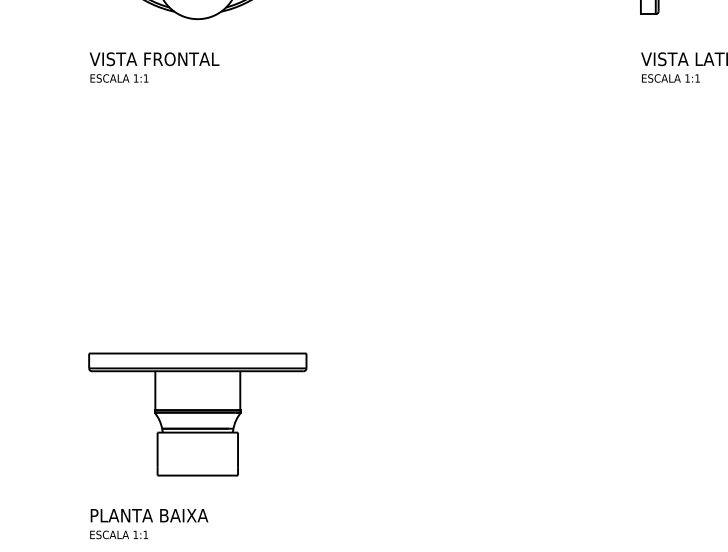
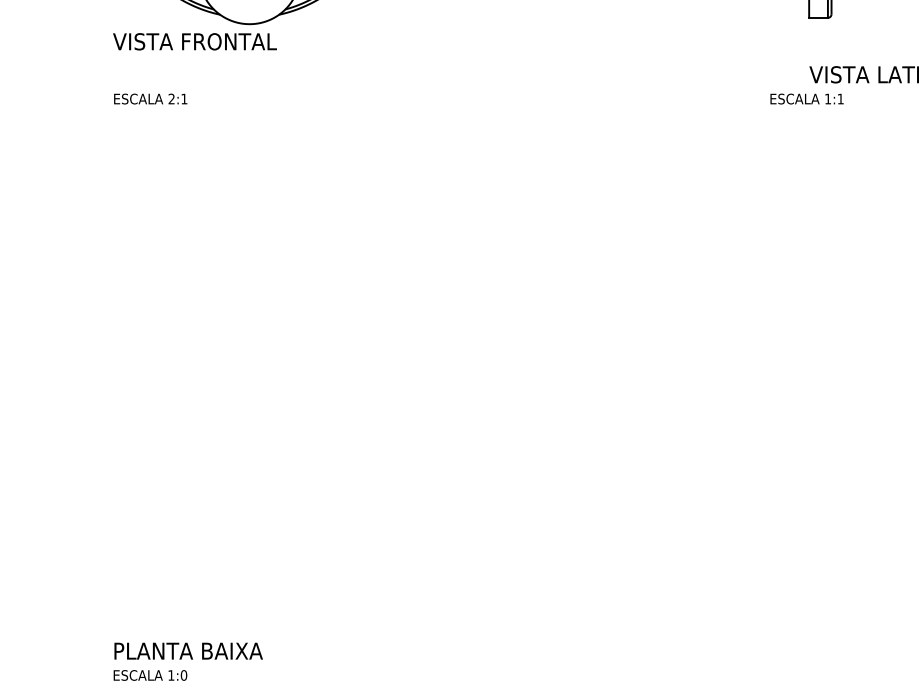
text: (154, 59) -> (194, 41), moved
text: (135, 78) -> (171, 98), 1:1 -> 2:1
text: (670, 78) -> (806, 98), moved
part: (197, 414) -> (249, 523), removed
text: (145, 534) -> (183, 675), 1:1 -> 1:0

